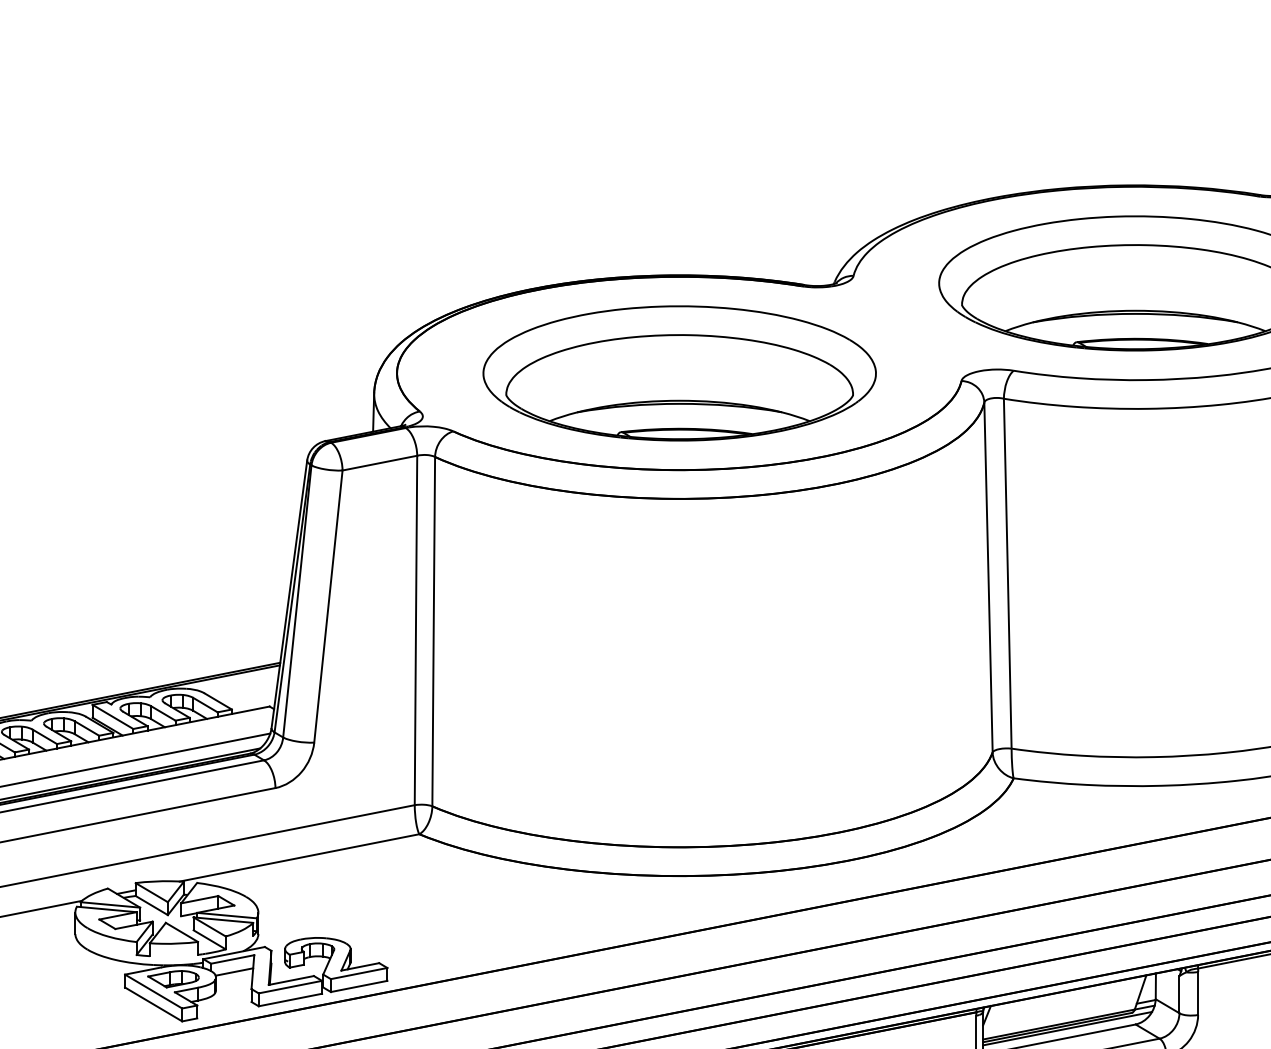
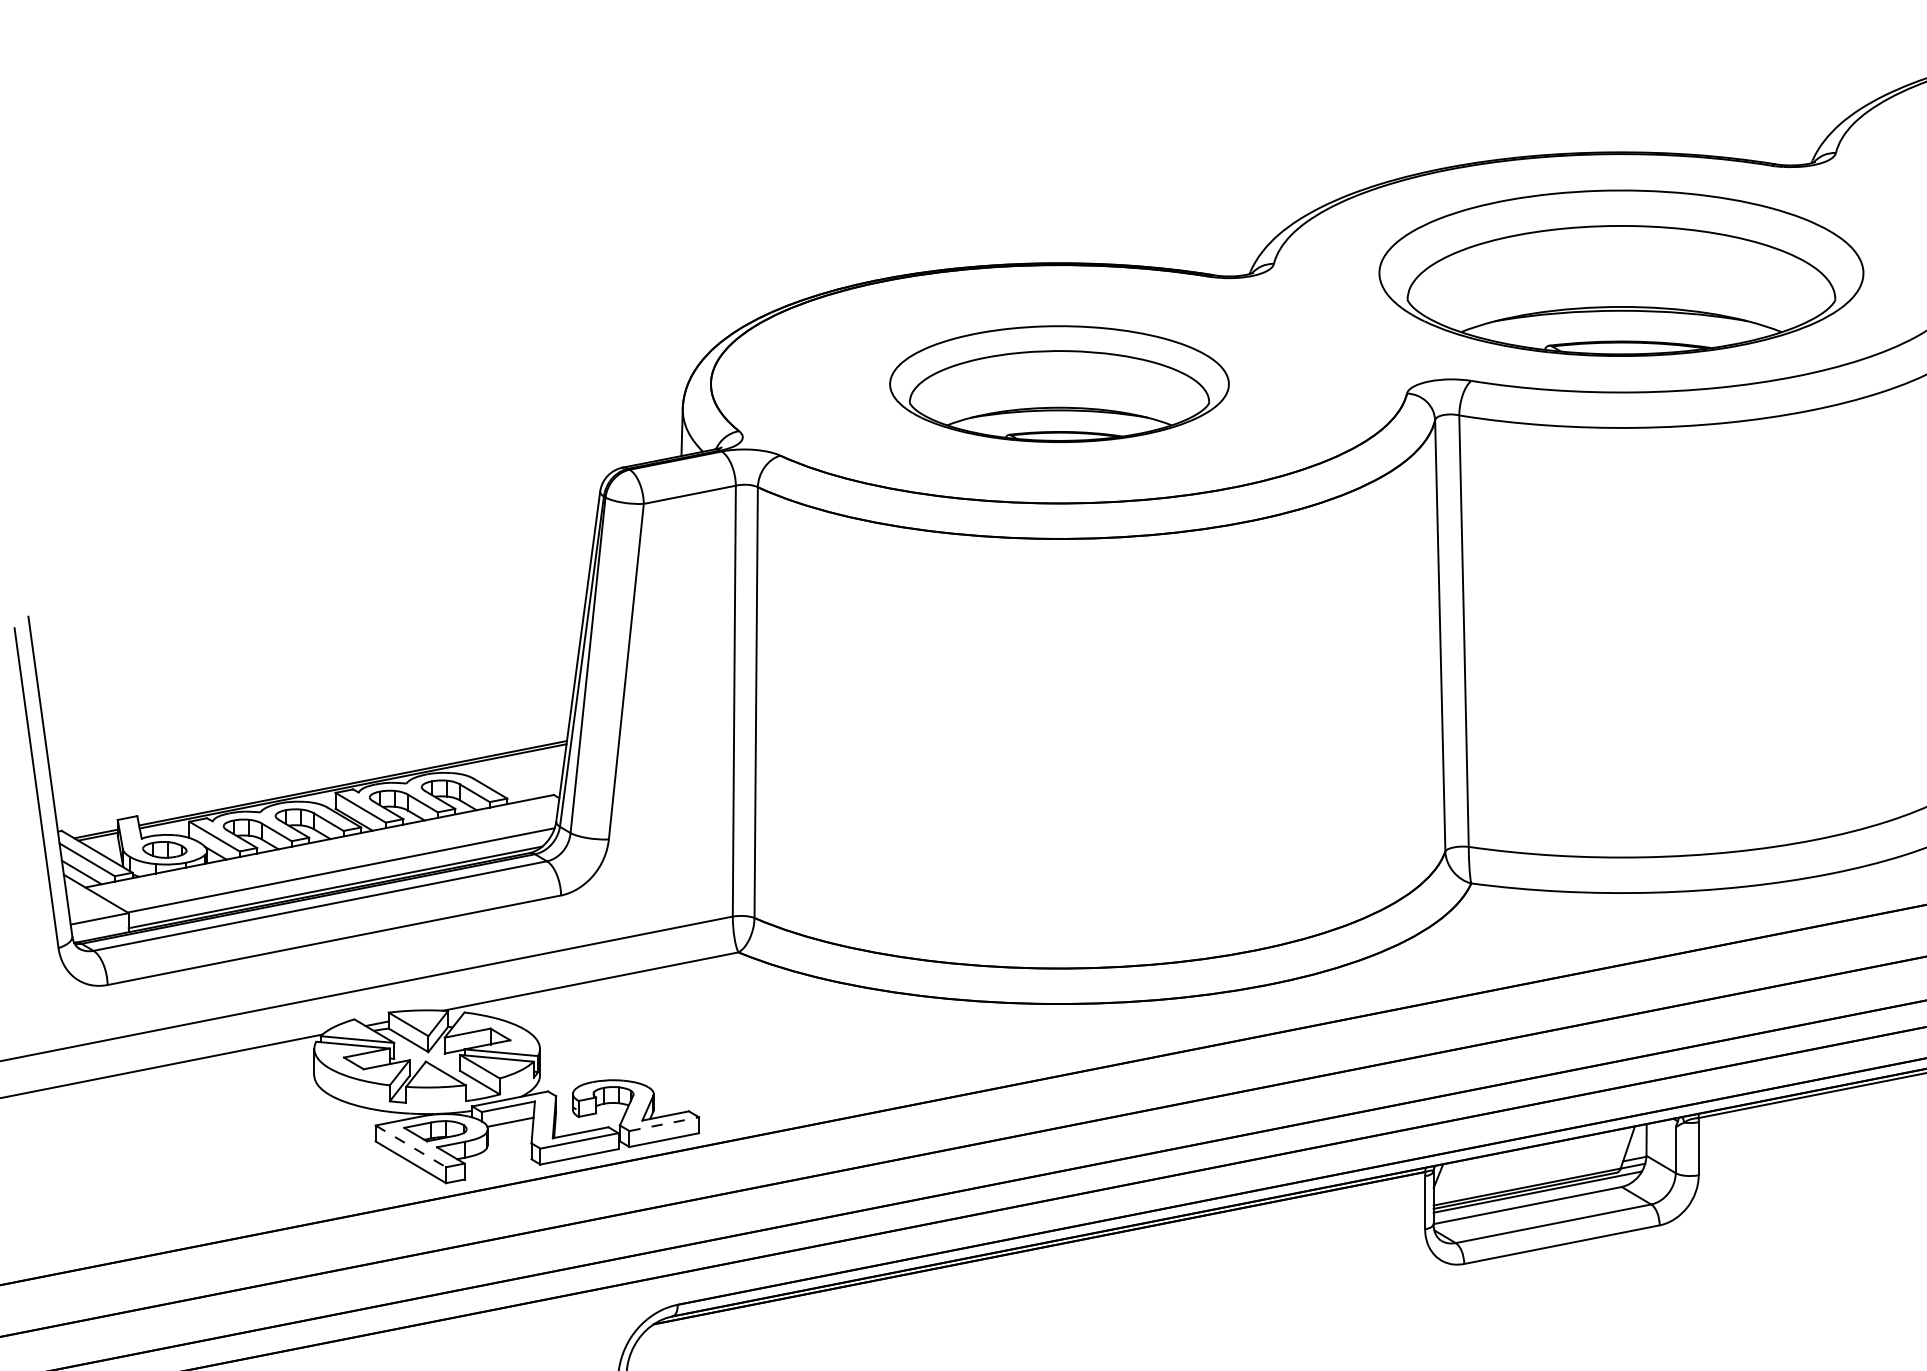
part: (679, 372) -> (1059, 383), size x0.7
line: (359, 973) -> (664, 1124), solid -> dashed
line: (153, 991) -> (410, 1146), solid -> dashed

